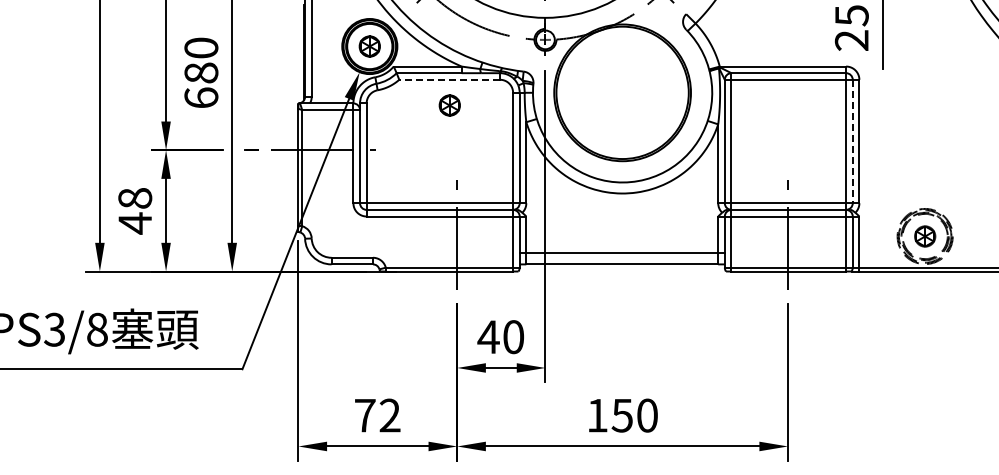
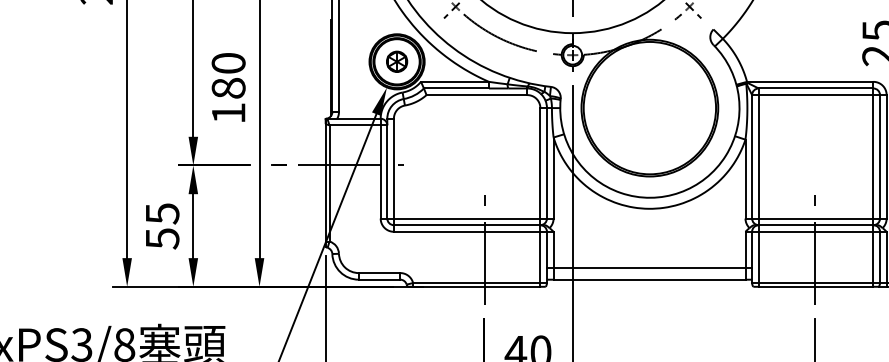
line: (449, 79) -> (476, 94), dashed -> solid
text: (201, 97) -> (228, 112), 680 -> 180
part: (449, 105) -> (476, 120), removed
line: (852, 141) -> (879, 156), dashed -> solid
text: (135, 211) -> (162, 226), 48 -> 55

